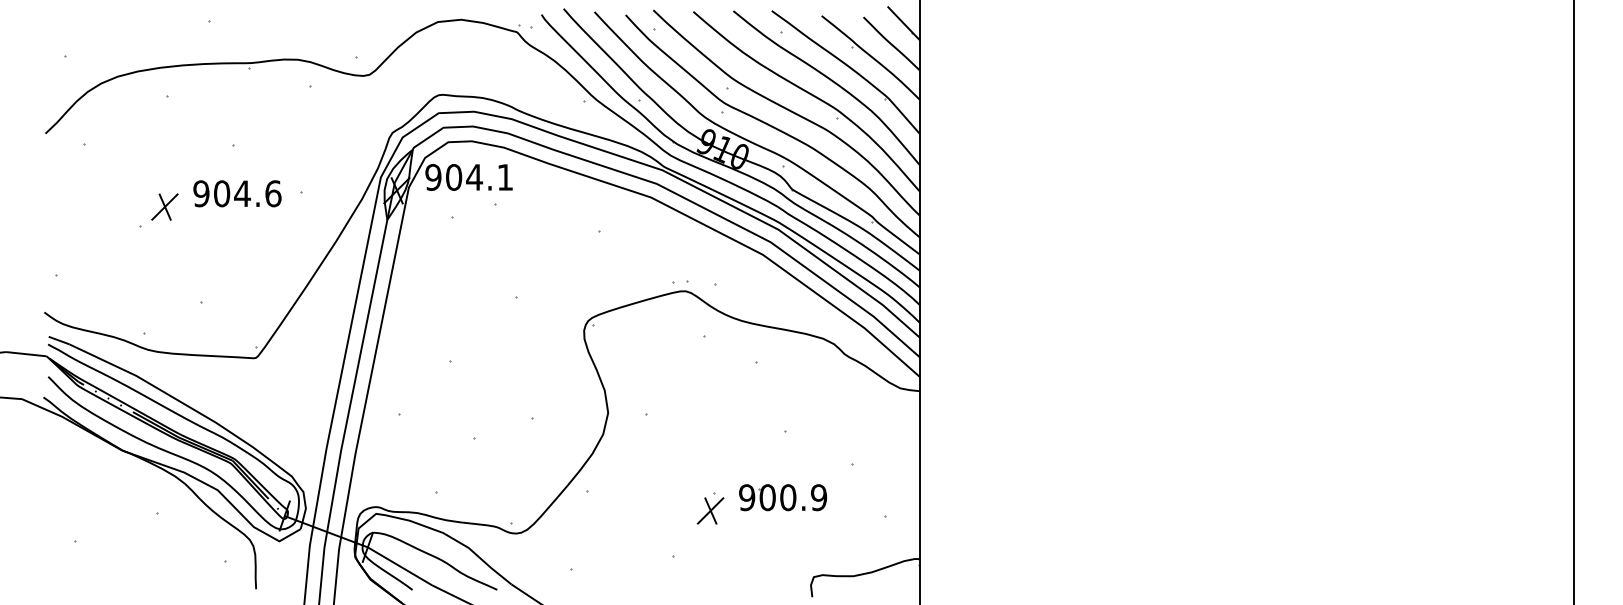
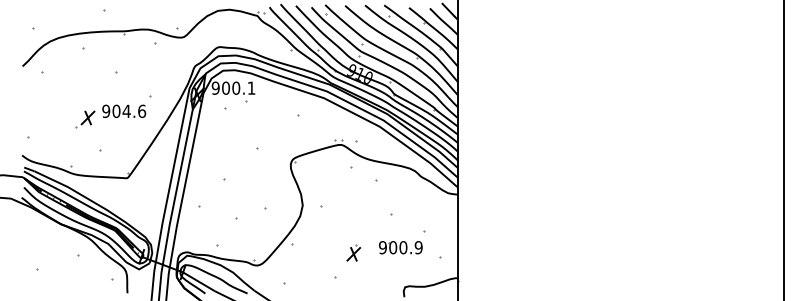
text: (475, 175) -> (236, 87), 904.1 -> 900.1
part: (209, 204) -> (110, 116), moved
part: (782, 497) -> (400, 247), moved

